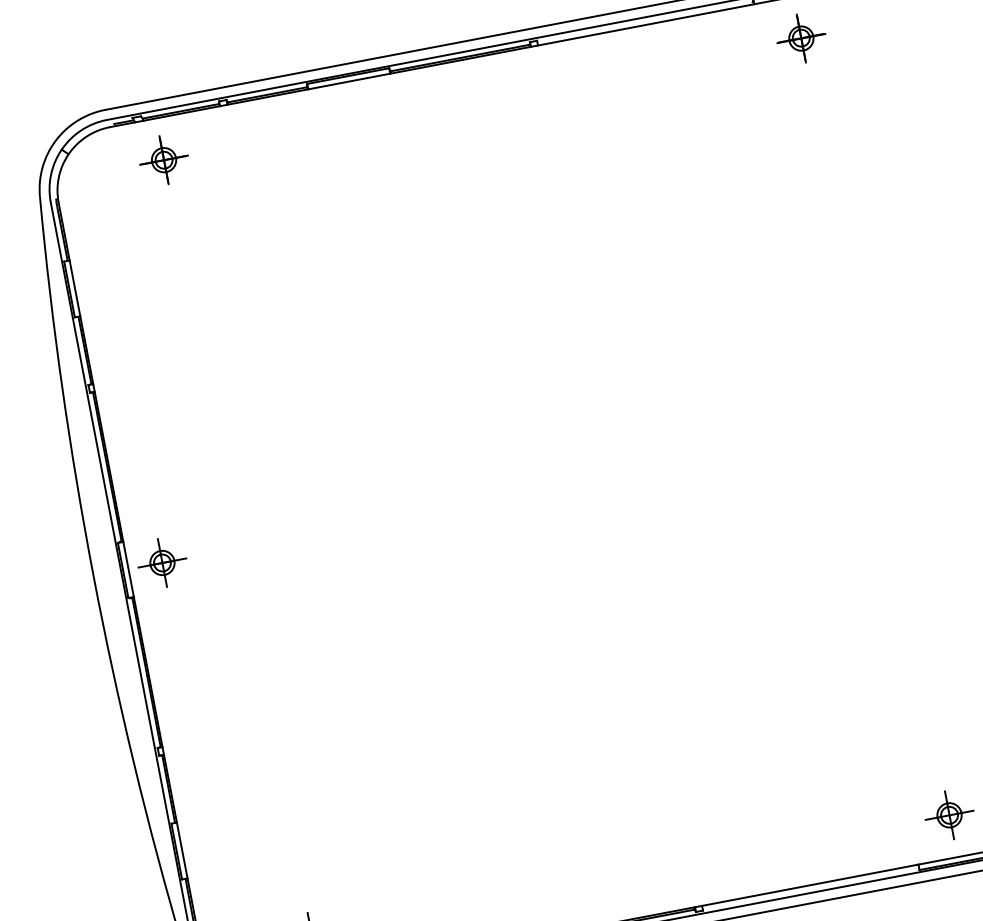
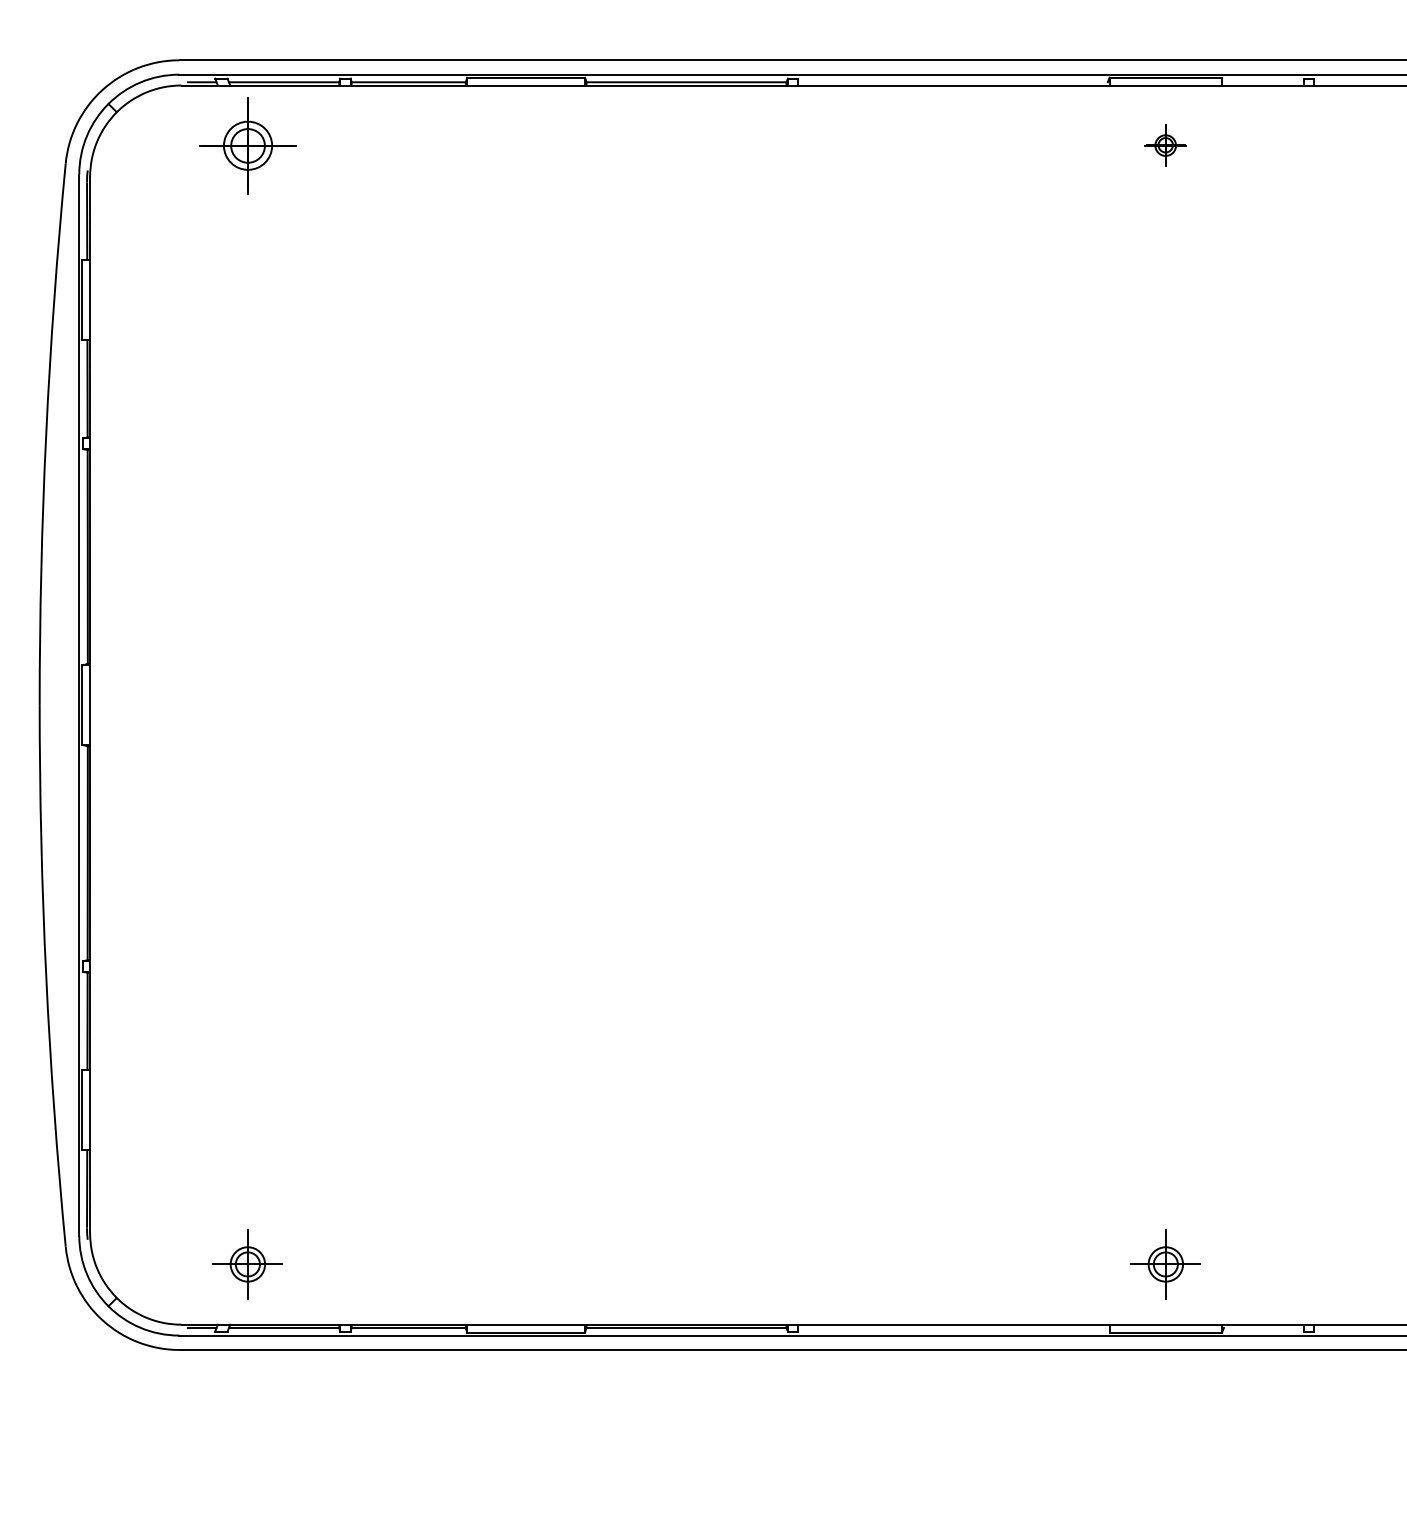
part: (801, 38) -> (1165, 145), size x0.6
part: (163, 160) -> (247, 145), size x1.4
part: (162, 563) -> (138, 705), removed

